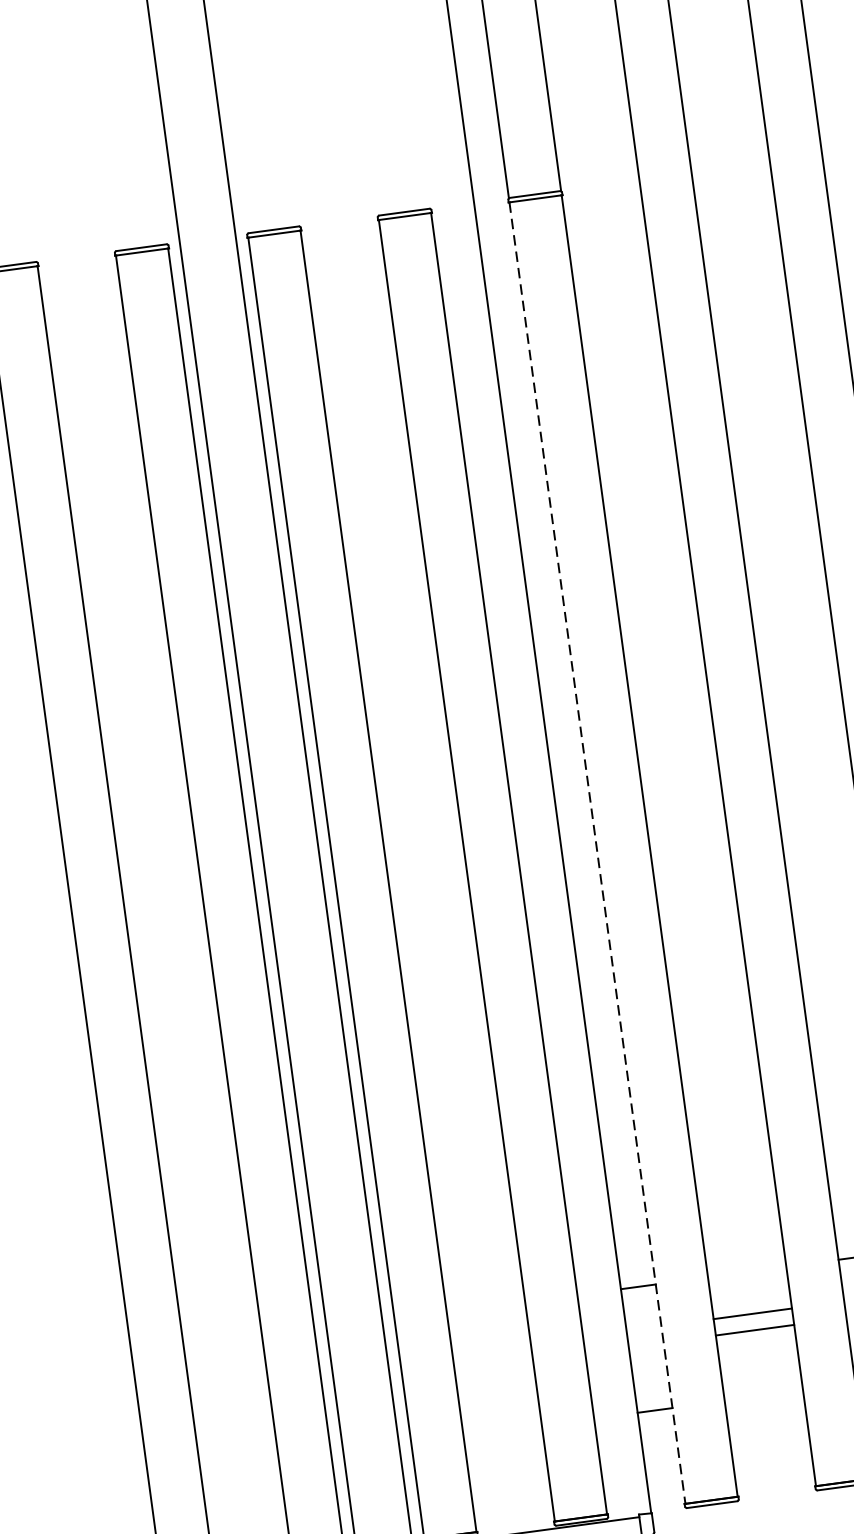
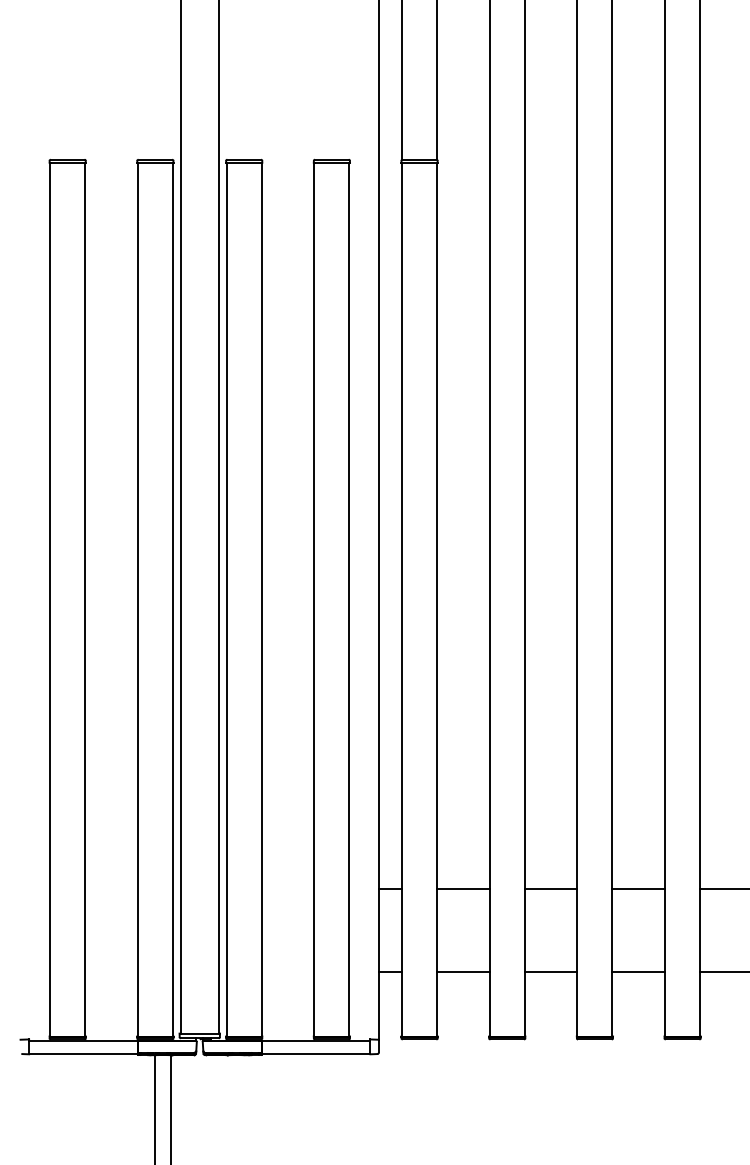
line: (598, 852) -> (402, 599), dashed -> solid
line: (752, 1314) -> (463, 889), moved
line: (755, 1330) -> (463, 972), moved

